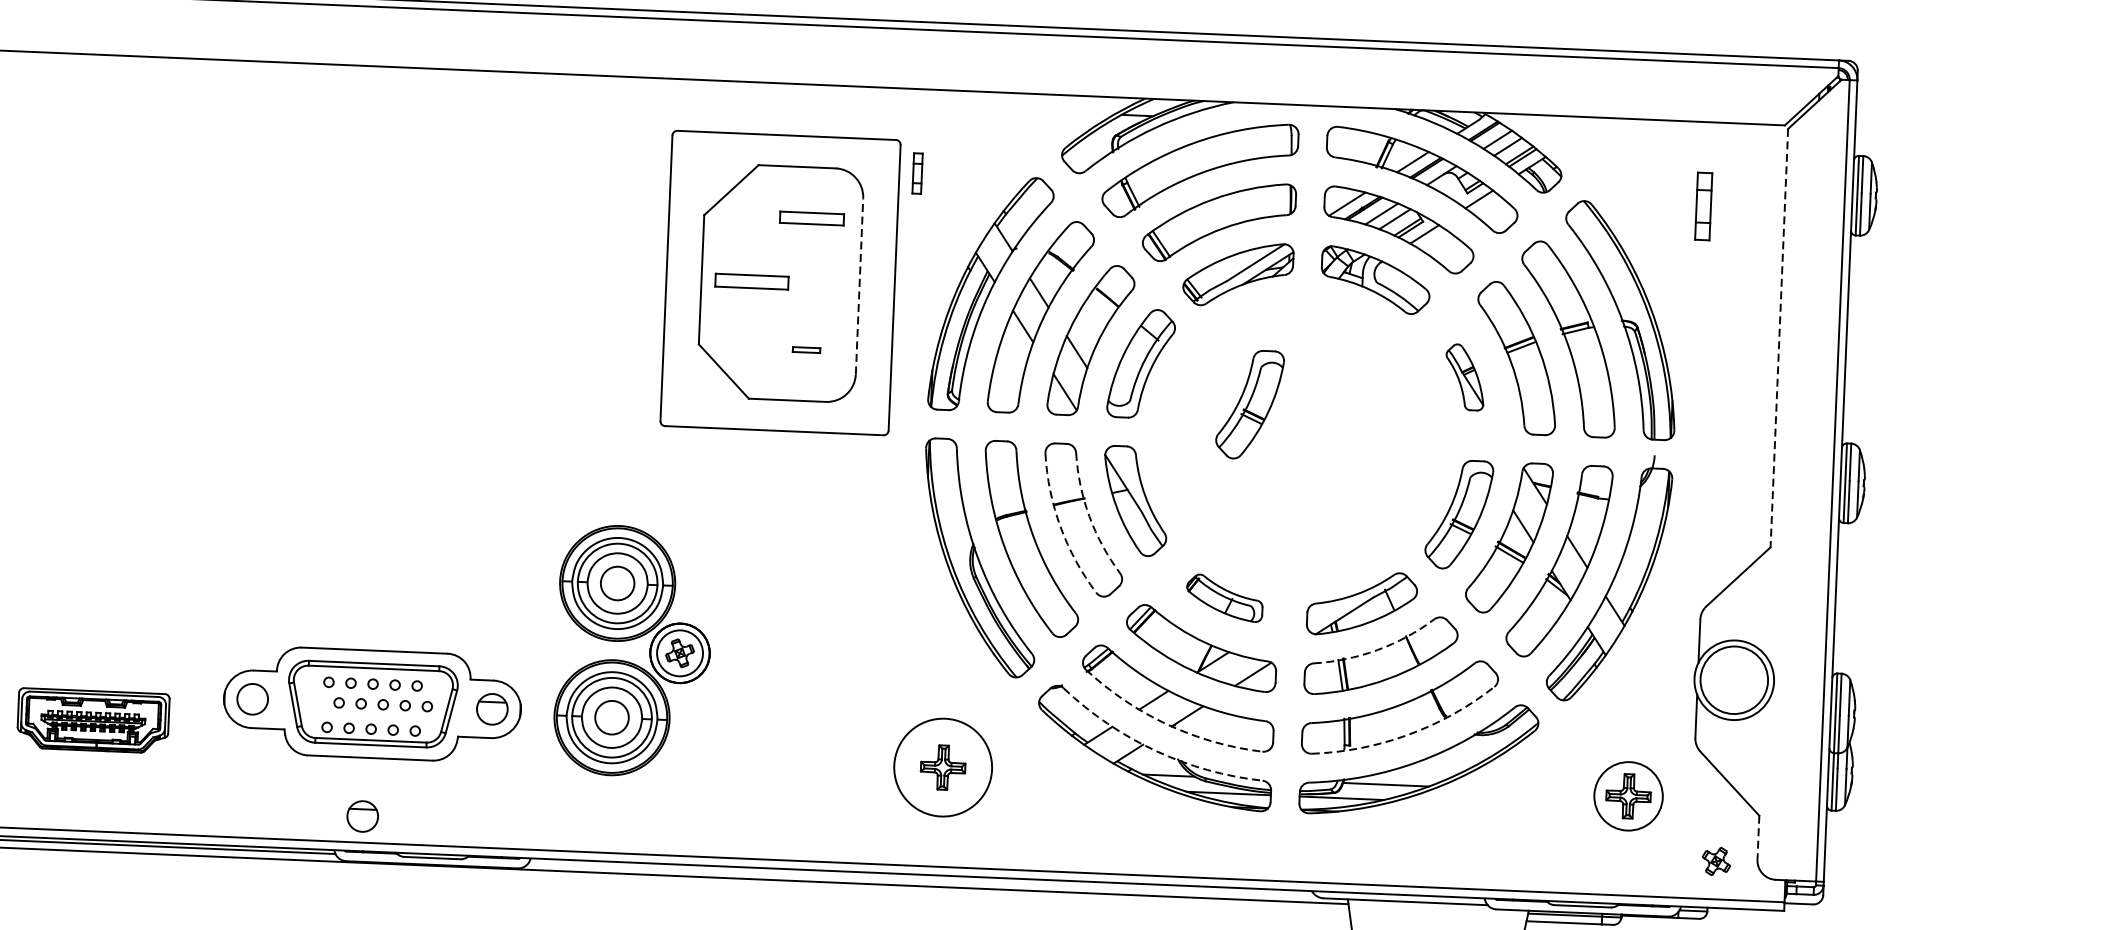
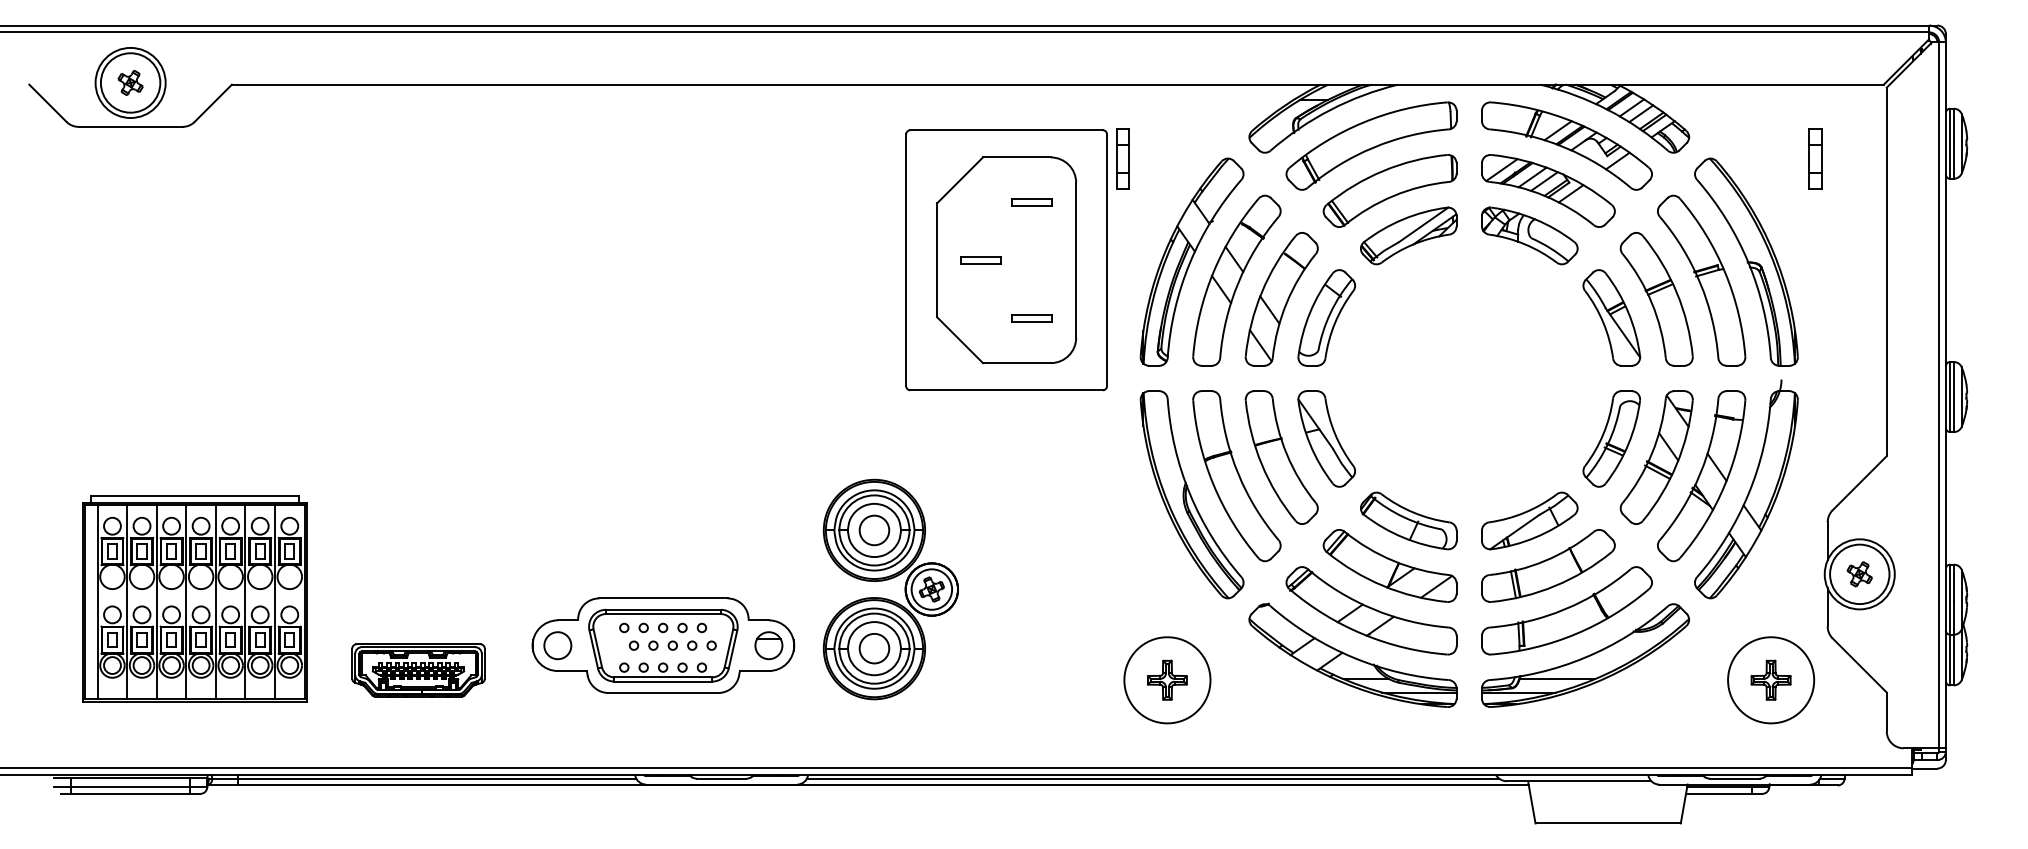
part: (916, 173) -> (1122, 158), size x1.67
part: (811, 218) -> (1031, 202), size x0.71
part: (750, 282) -> (980, 260), size x0.62
line: (859, 286) -> (1076, 260), dashed -> solid
line: (1779, 338) -> (1886, 272), dashed -> solid
part: (806, 350) -> (1031, 318), size x1.67
part: (1464, 376) -> (1611, 317), size x1.67
part: (1249, 404) -> (1423, 349), removed
arc: (1089, 516) -> (1286, 454), dashed -> solid
arc: (1060, 527) -> (1261, 464), dashed -> solid
part: (1224, 597) -> (1408, 520), size x1.43
arc: (1376, 650) -> (1544, 561), dashed -> solid
arc: (1167, 724) -> (1363, 634), dashed -> solid
arc: (1408, 735) -> (1575, 634), dashed -> solid
arc: (1155, 750) -> (1353, 657), dashed -> solid
circle: (1629, 796) -> (1771, 680), size x1.43
part: (362, 816) -> (658, 744), removed
line: (1758, 838) -> (1886, 712), dashed -> solid
part: (1716, 861) -> (1859, 574), moved
line: (921, 878) -> (1152, 778), added

